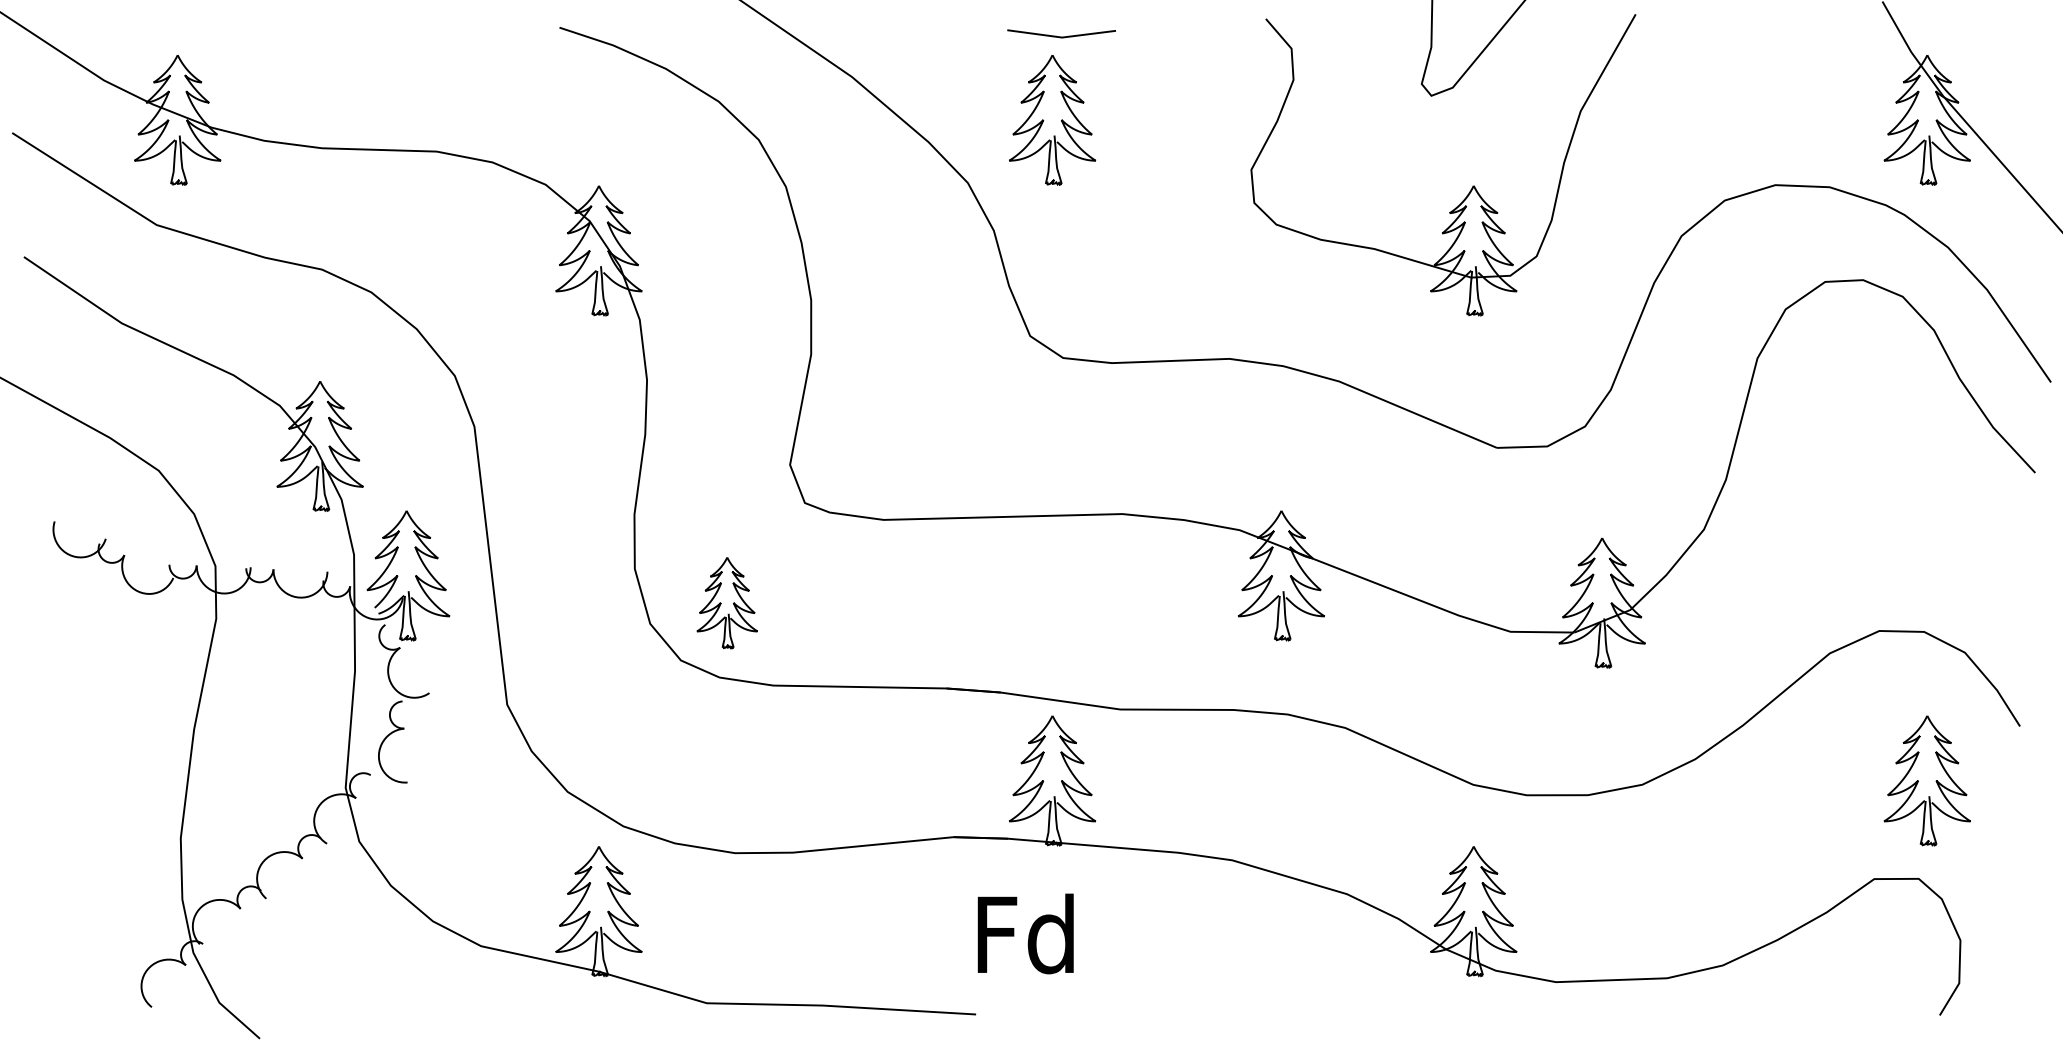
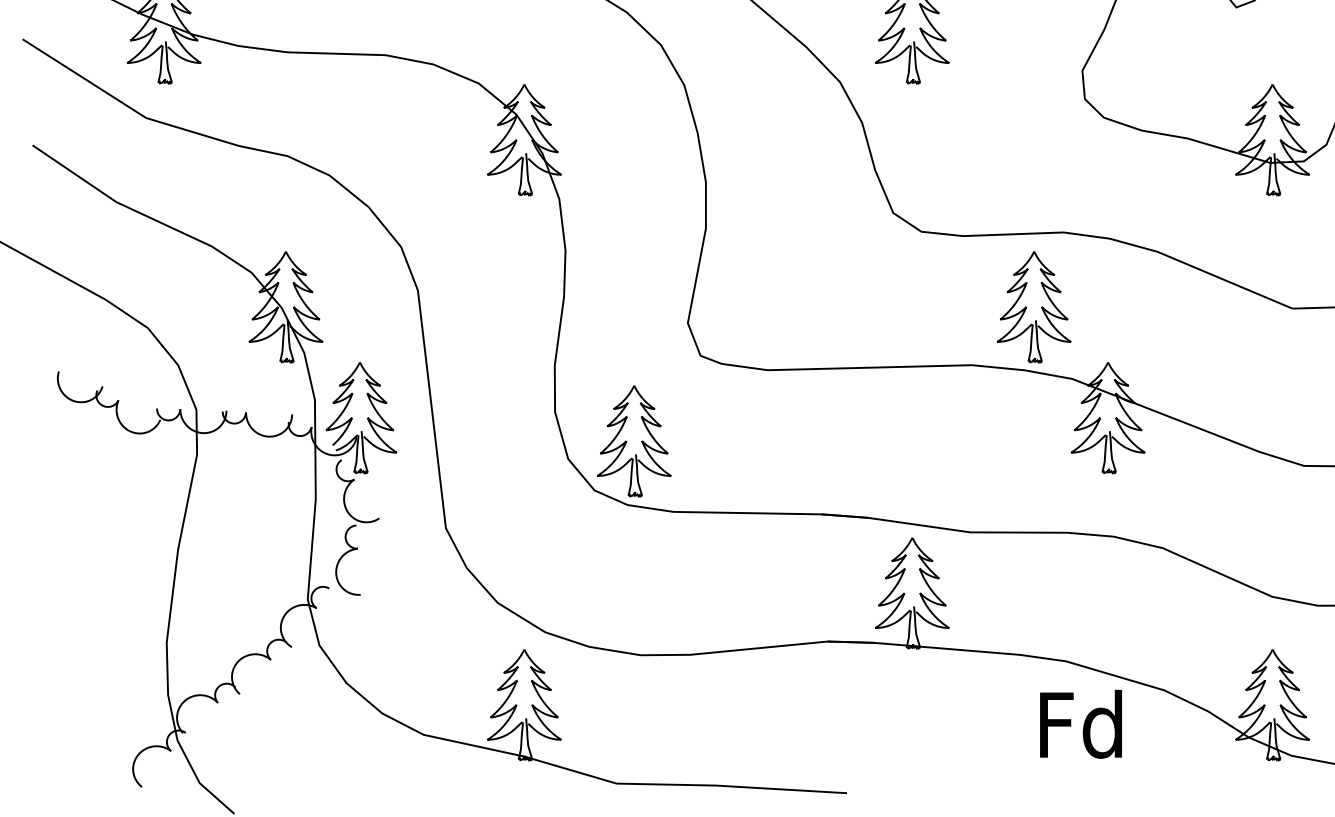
part: (1194, 446) -> (1033, 307), added
part: (726, 602) -> (633, 440), size x1.43
text: (1025, 933) -> (1080, 723), moved

